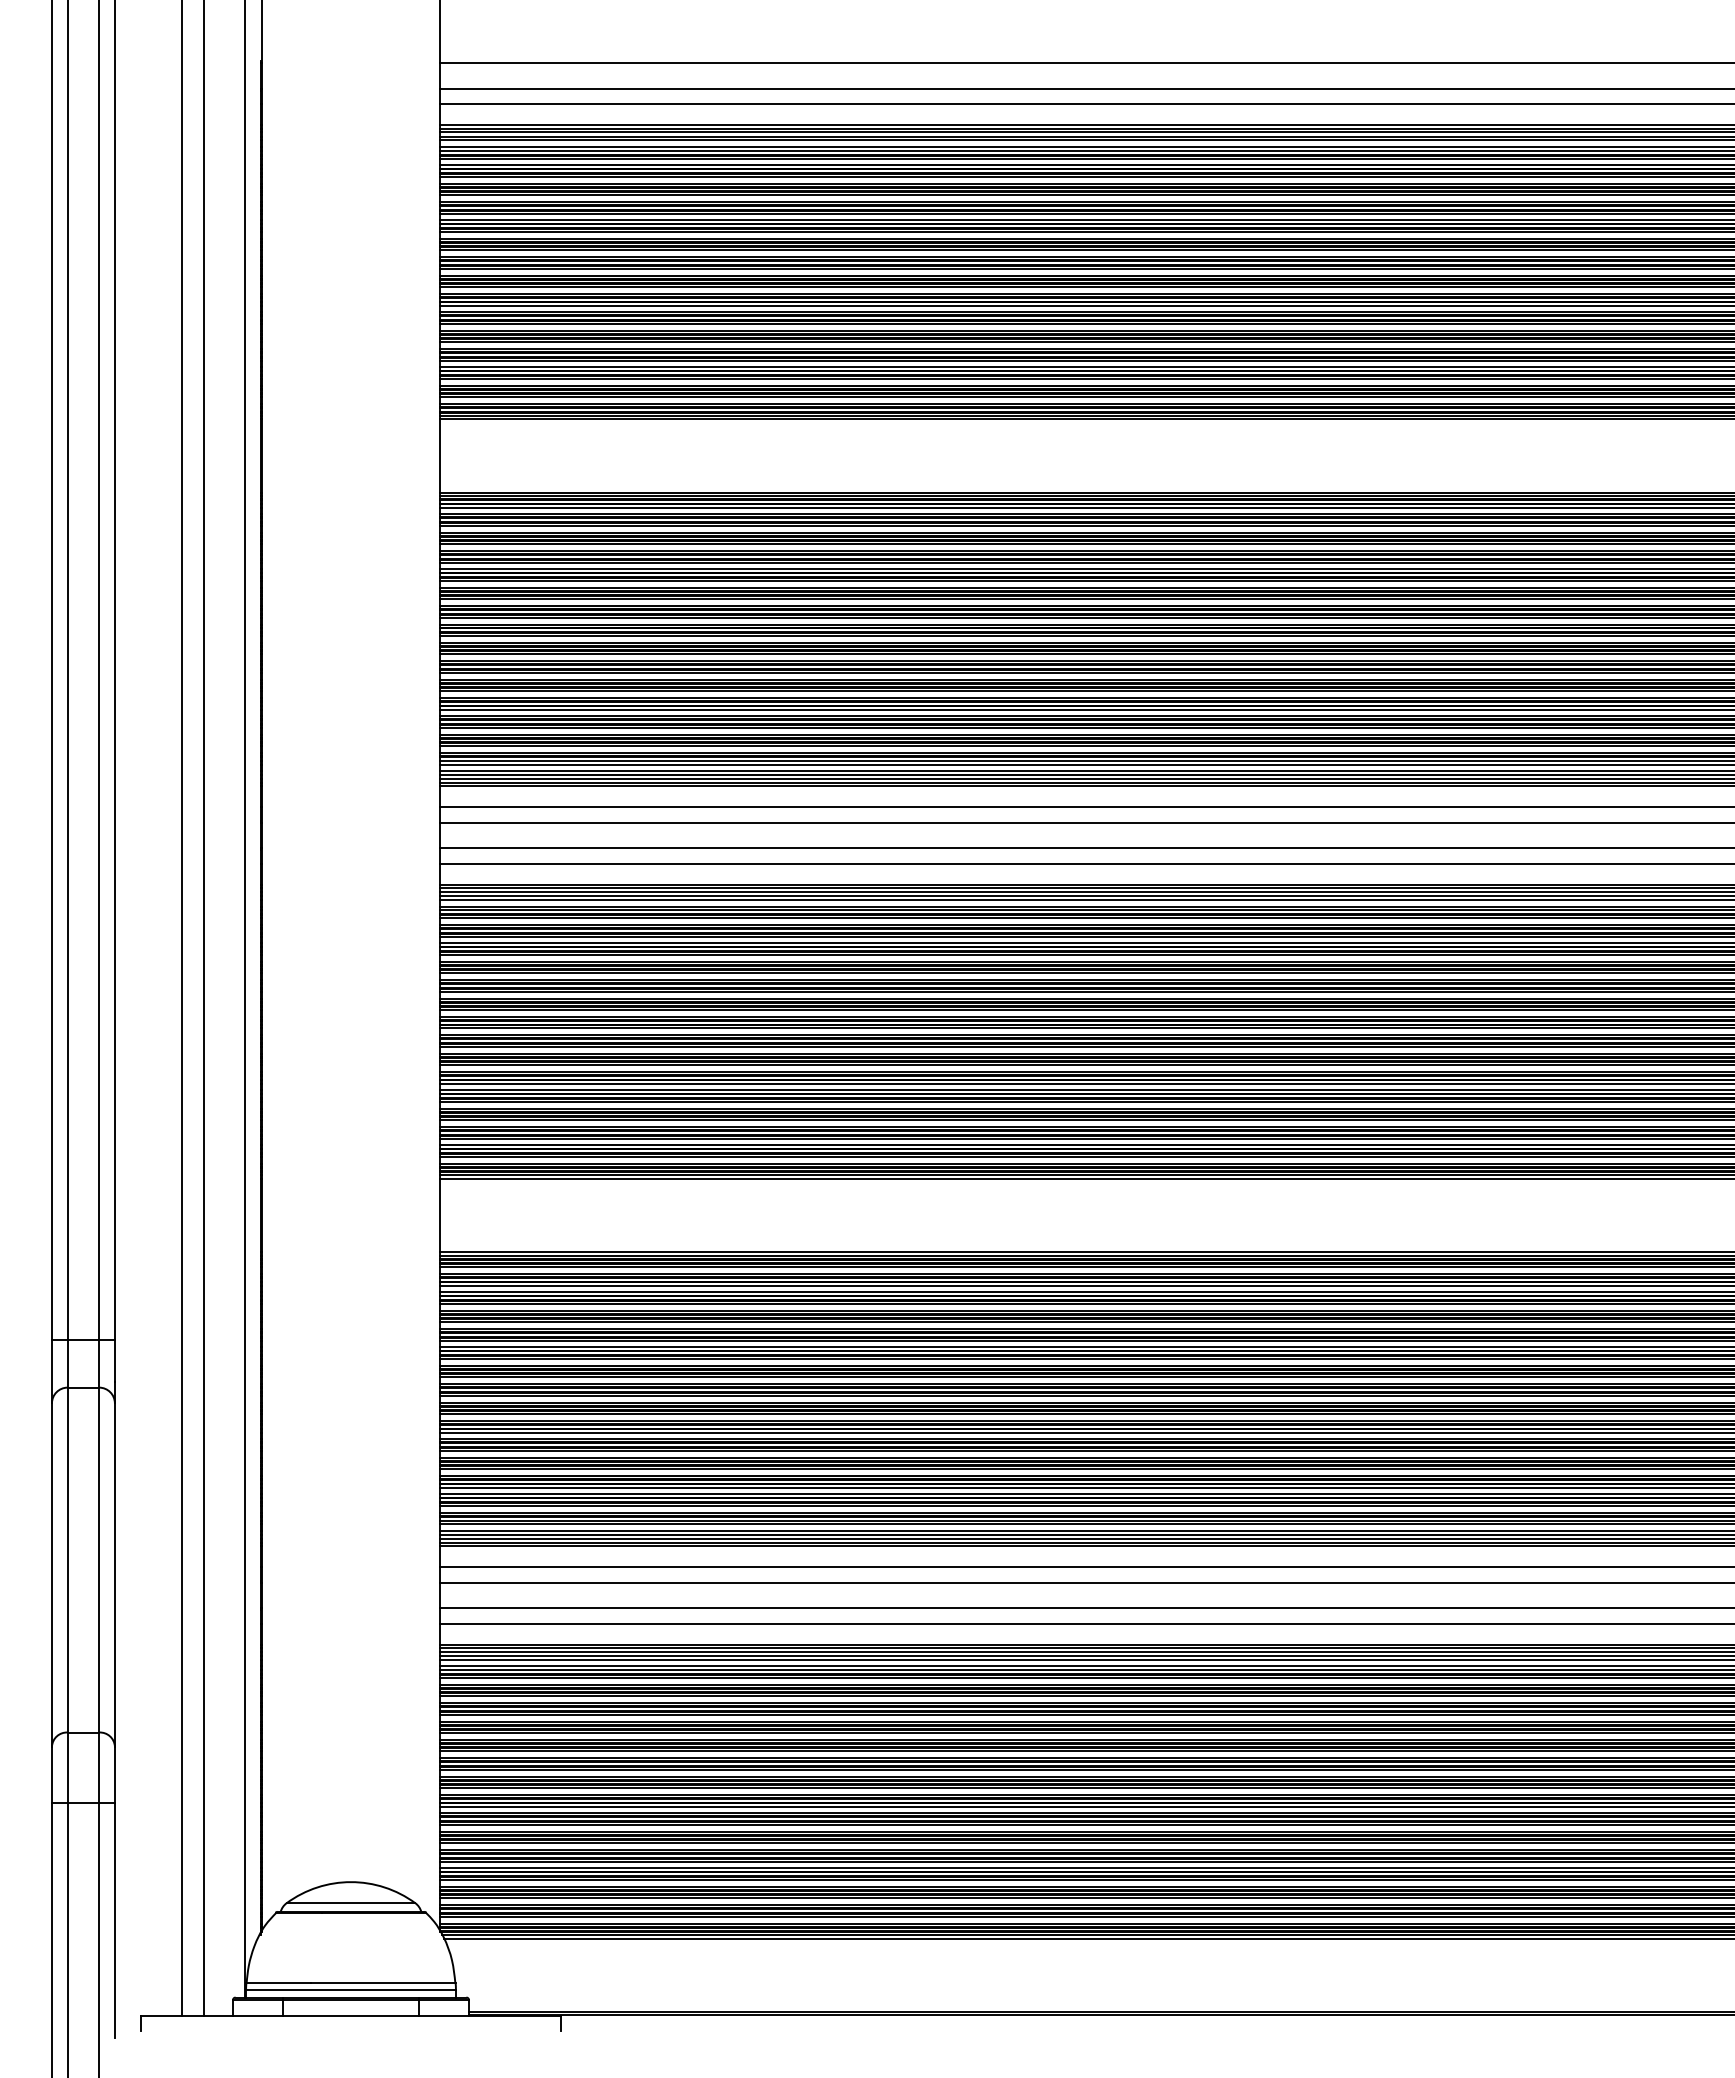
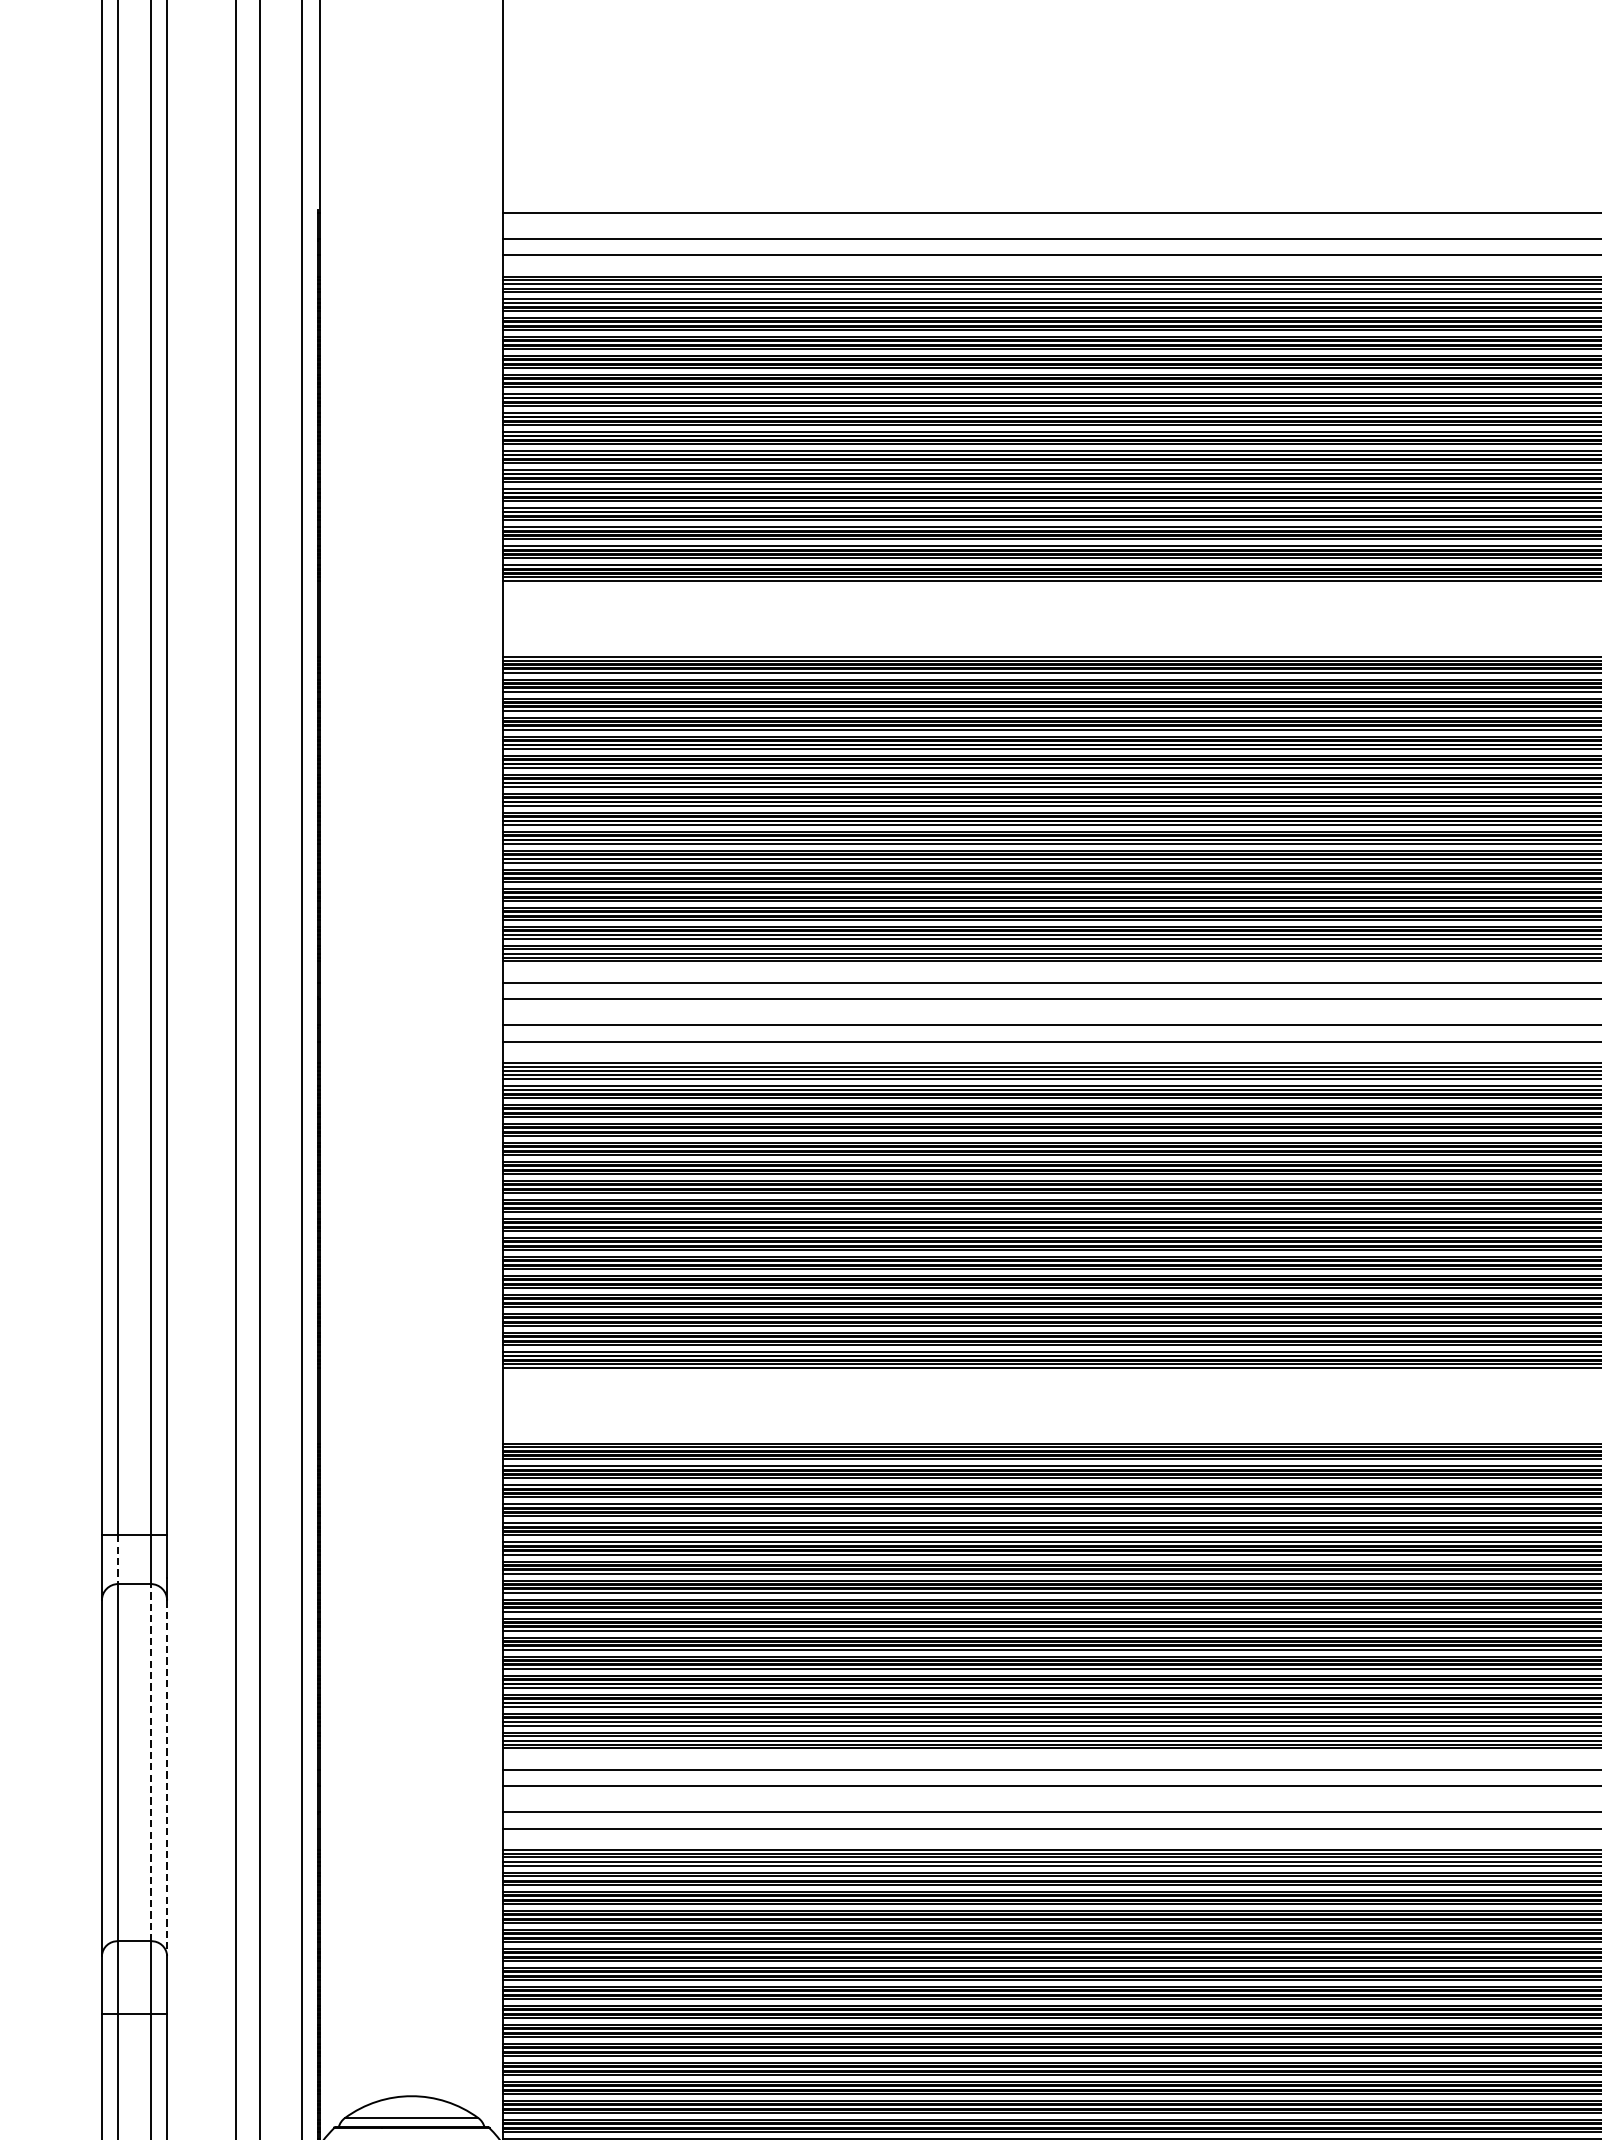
line: (67, 1364) -> (118, 1560), solid -> dashed
line: (99, 1559) -> (151, 1762), solid -> dashed
line: (114, 1574) -> (166, 1777), solid -> dashed

